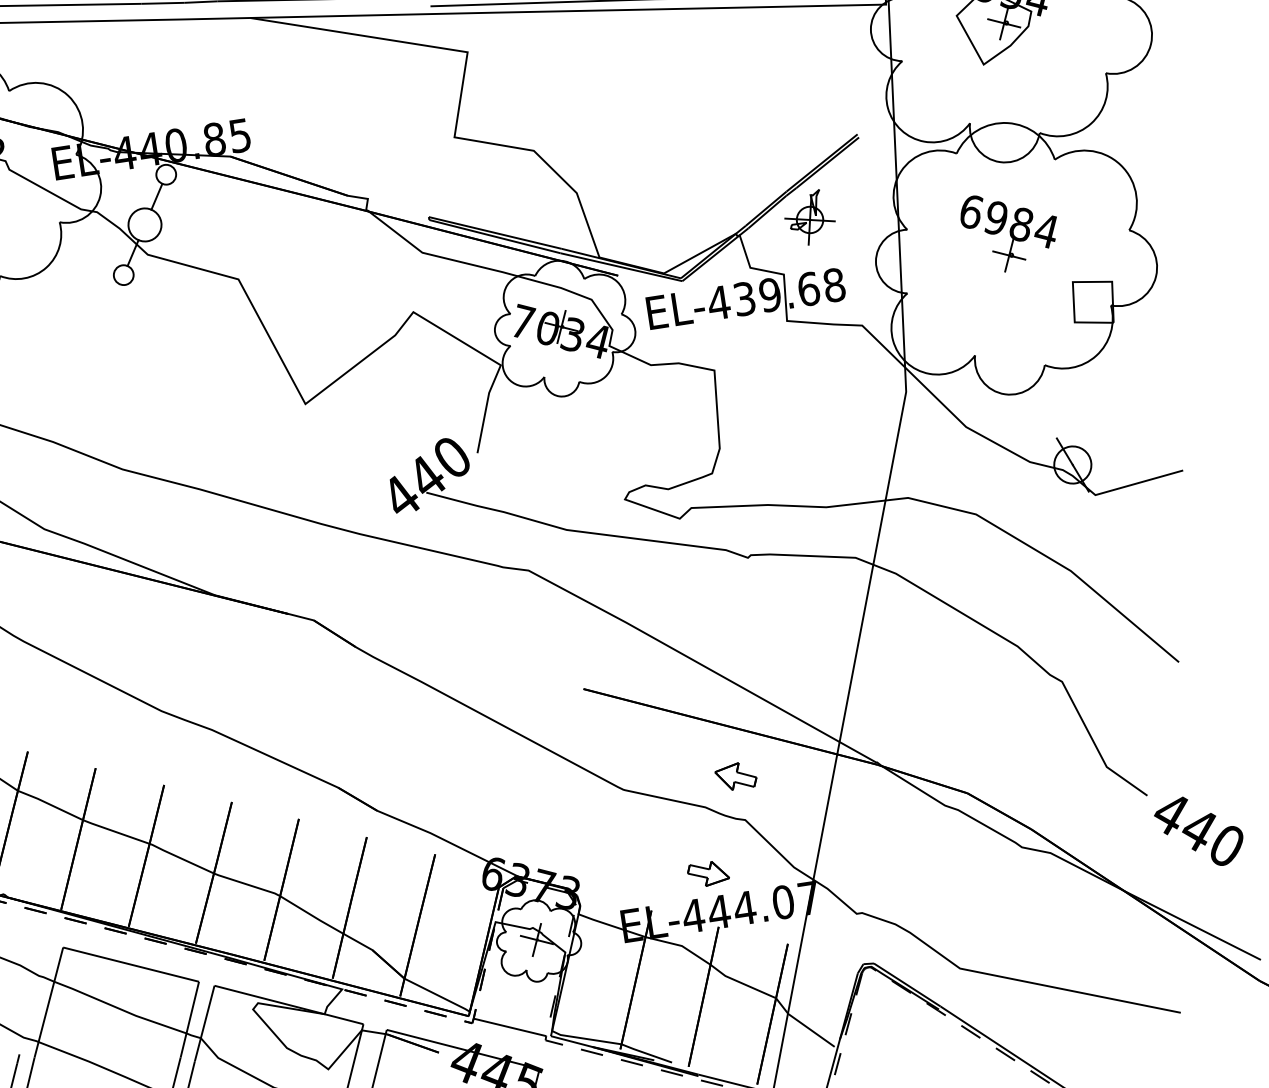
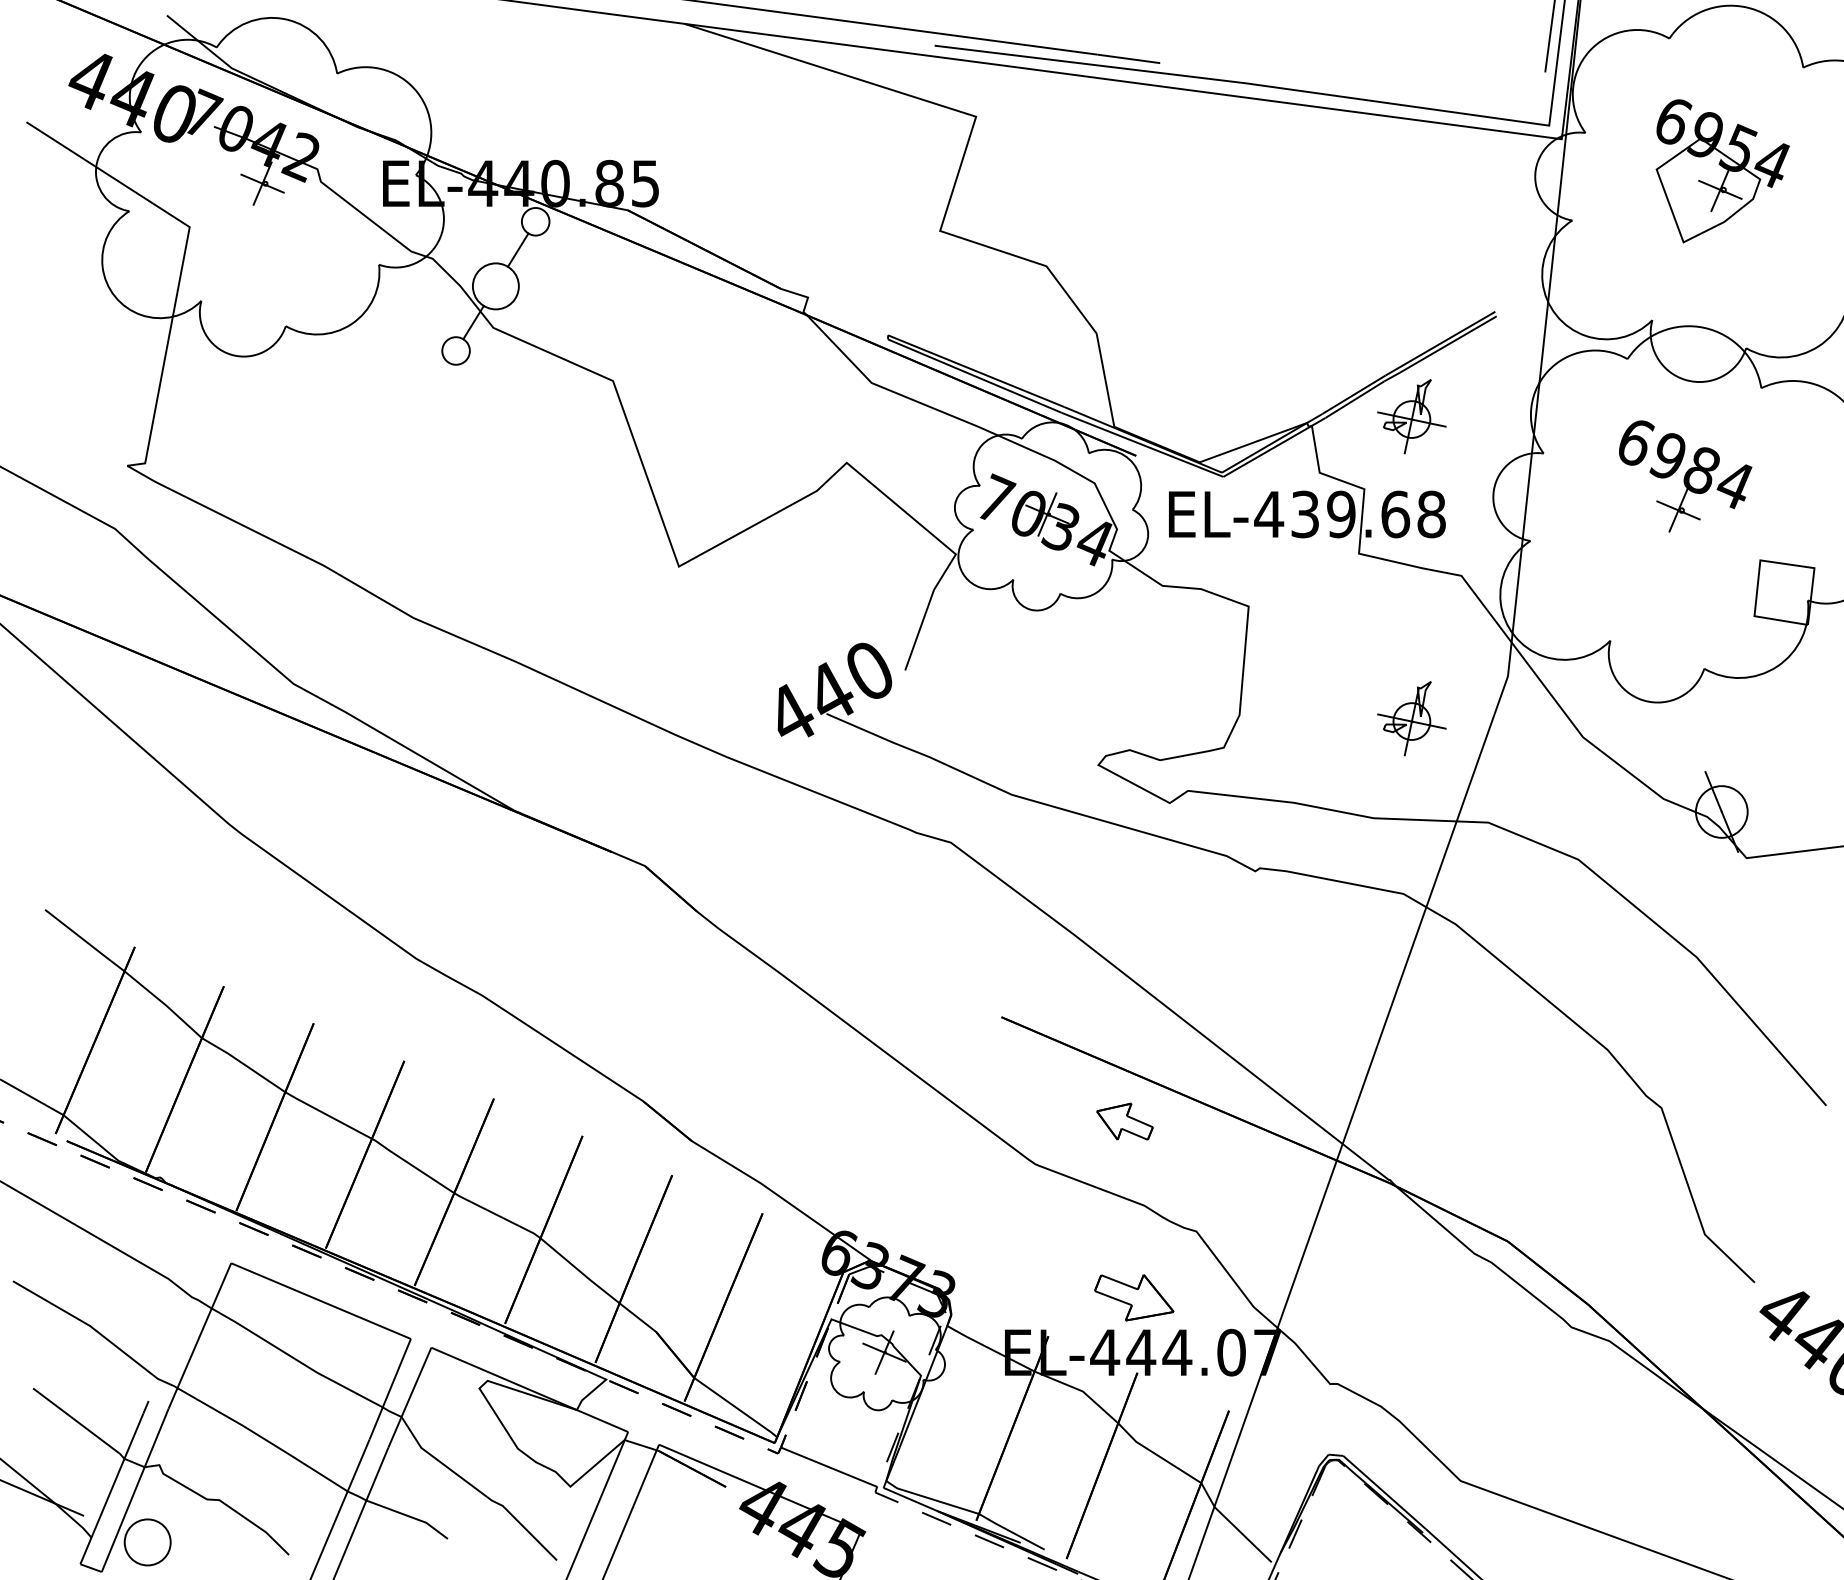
part: (842, 432) -> (1411, 718), added
part: (735, 776) -> (1124, 1121), moved
part: (708, 873) -> (1134, 1297), size x1.4

